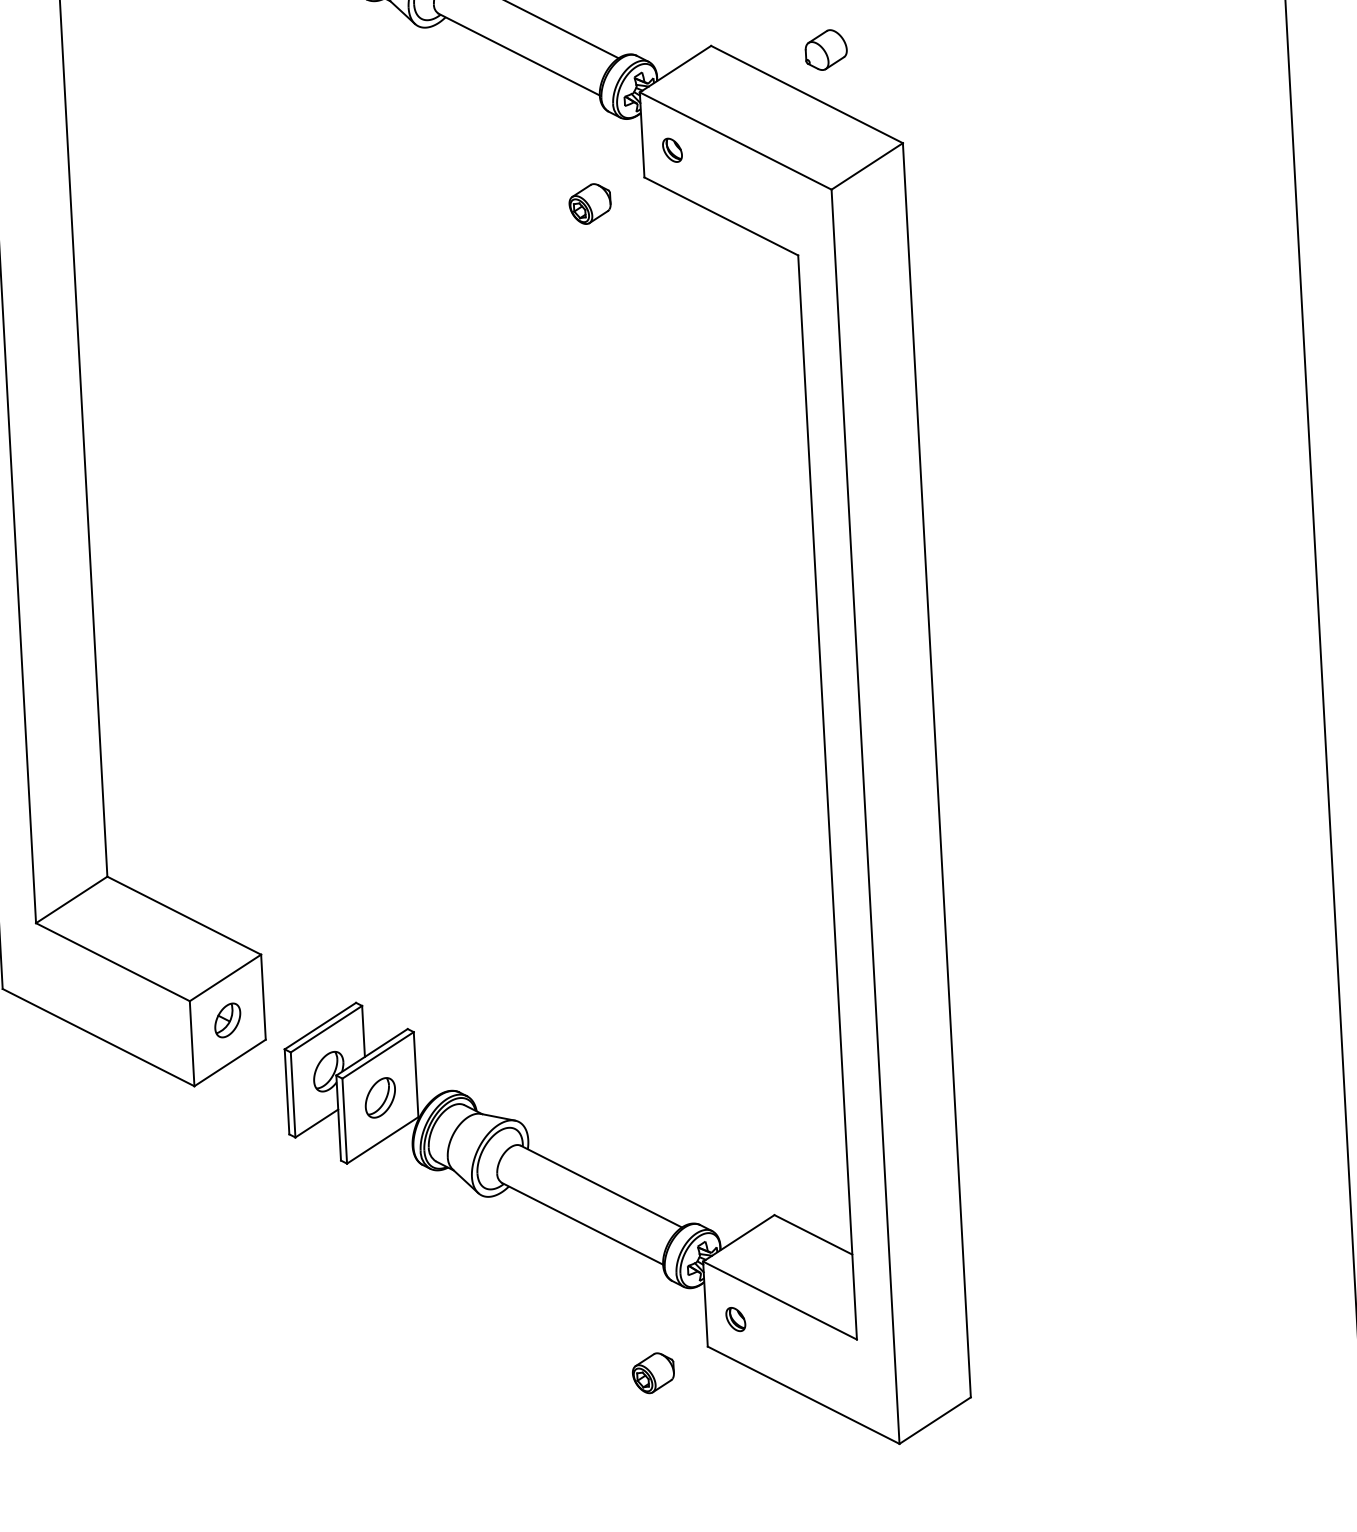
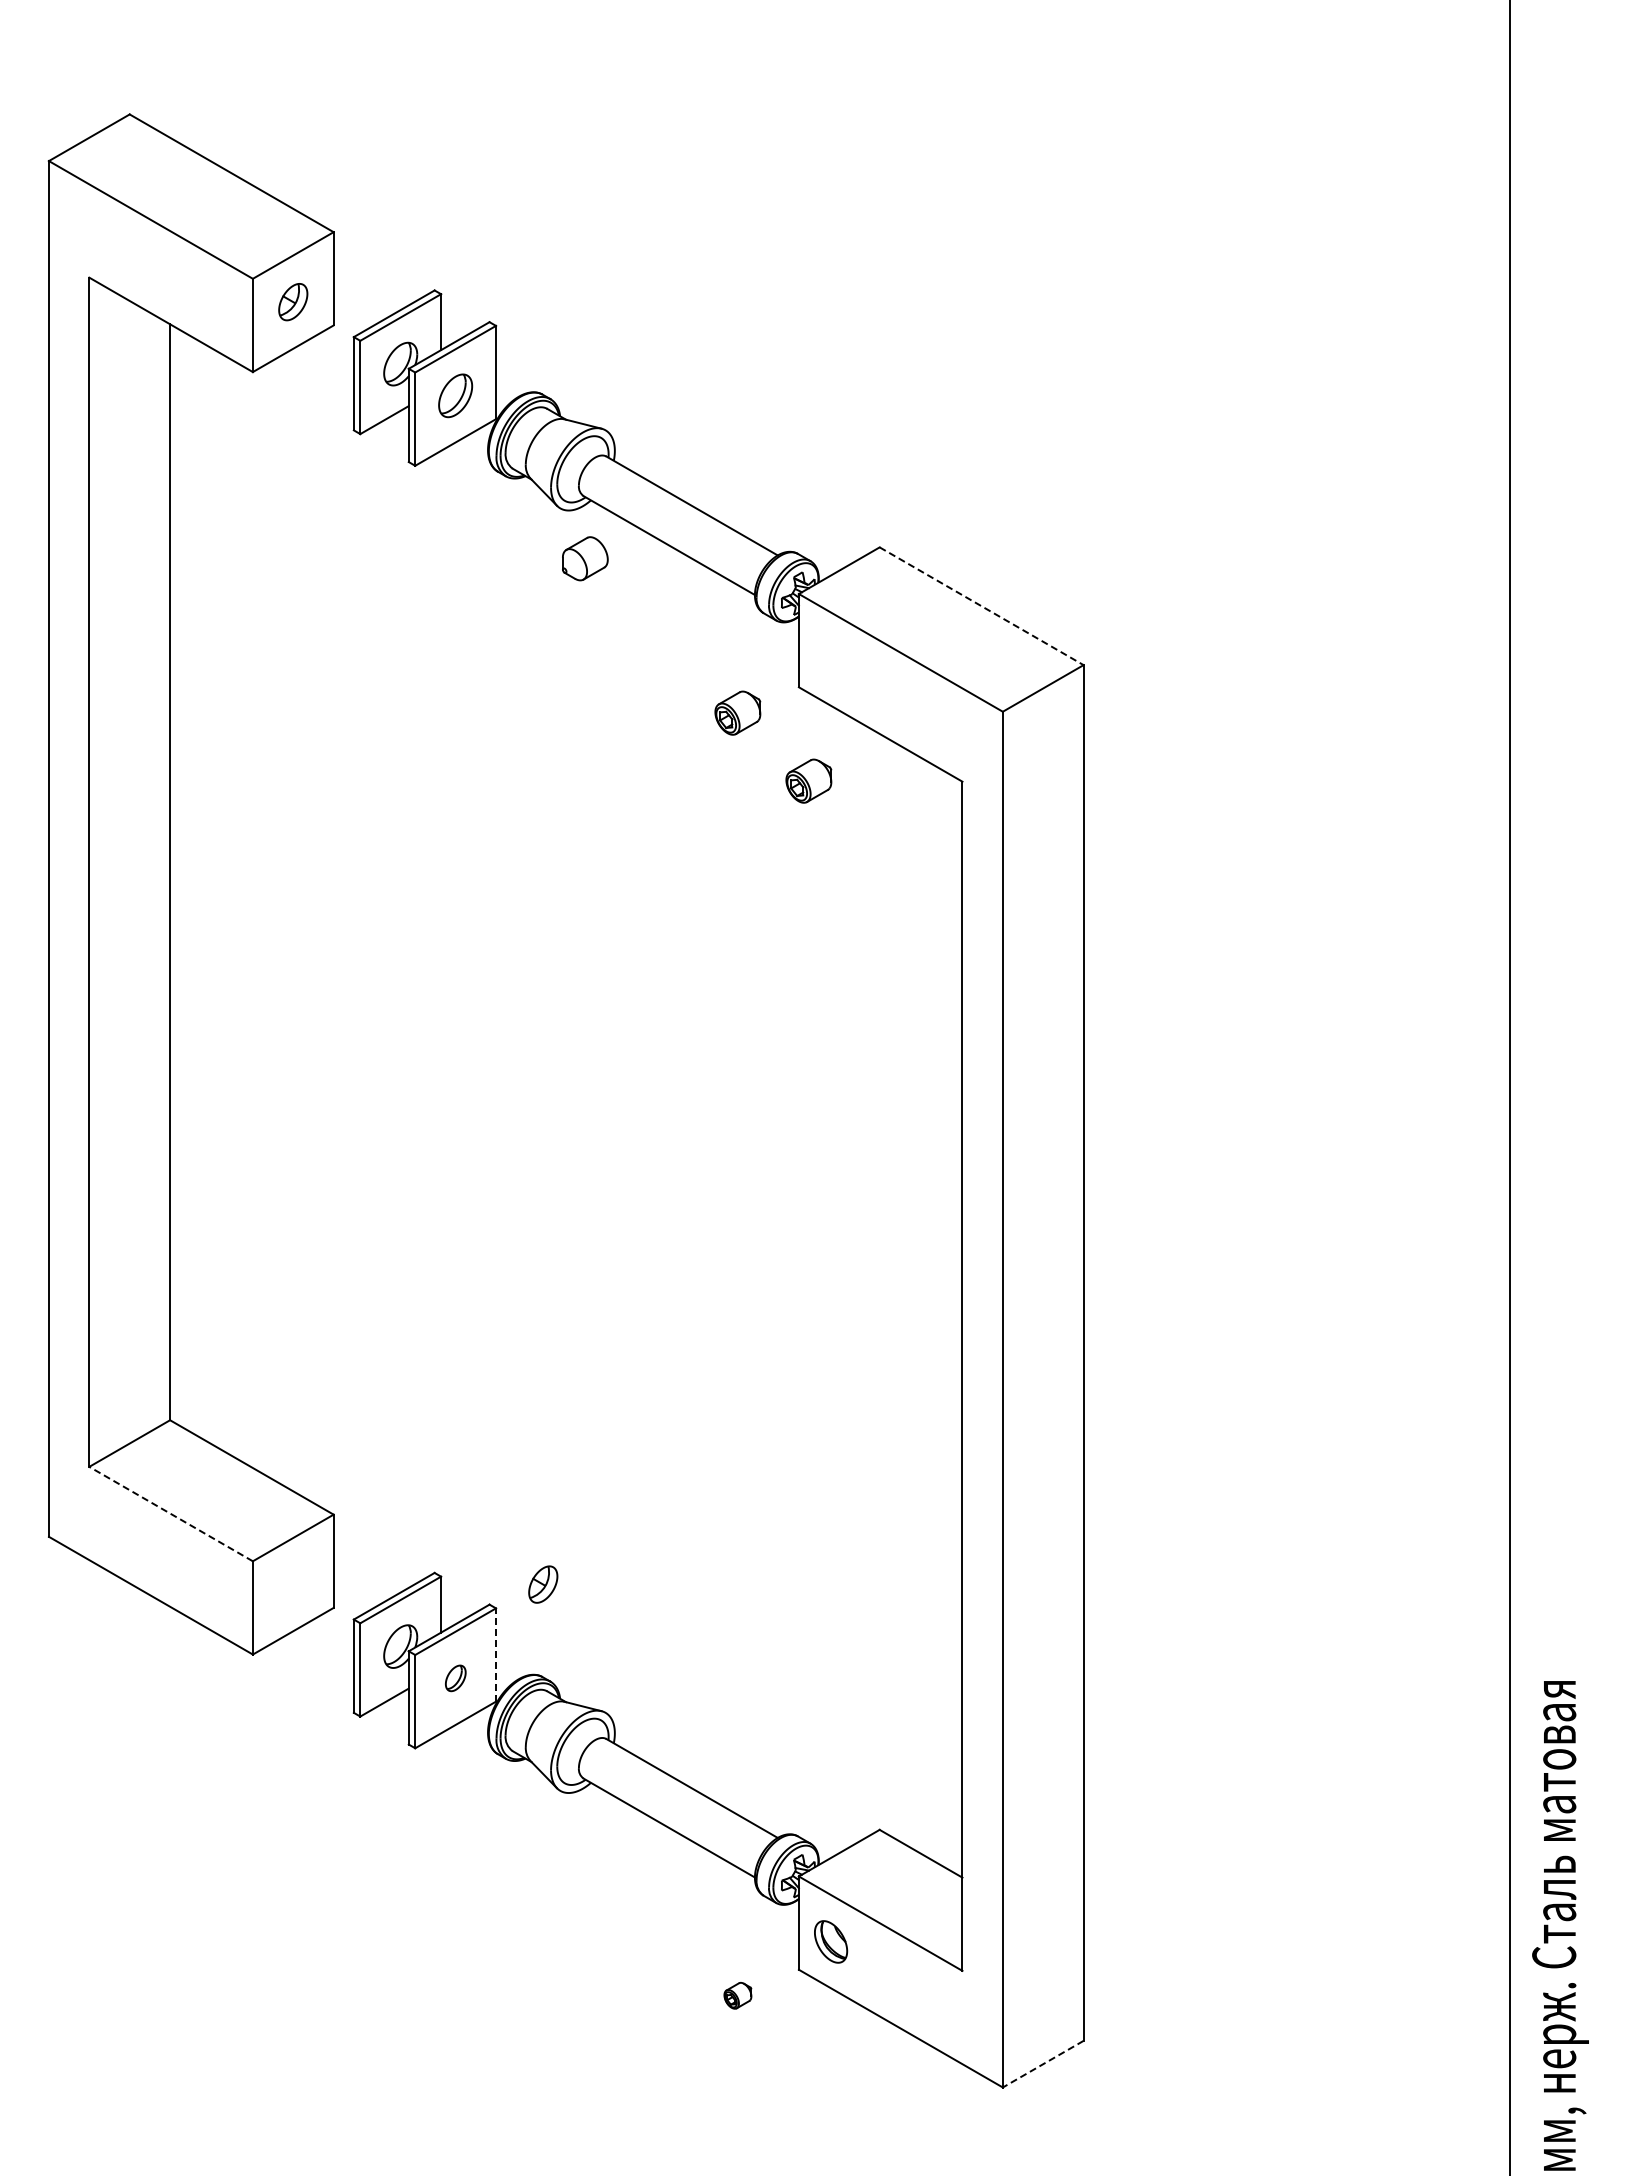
part: (826, 49) -> (585, 558), moved
line: (806, 94) -> (981, 606), solid -> dashed
part: (672, 150) -> (831, 659), removed
part: (657, 261) -> (808, 780), added
line: (112, 961) -> (170, 1513), solid -> dashed
part: (227, 1020) -> (543, 1584), moved
line: (416, 1075) -> (496, 1655), solid -> dashed
part: (380, 1098) -> (455, 1678), size x0.6
part: (736, 1319) -> (831, 1941), size x1.6
part: (653, 1373) -> (737, 1995), size x0.6
line: (935, 1420) -> (1043, 2064), solid -> dashed

